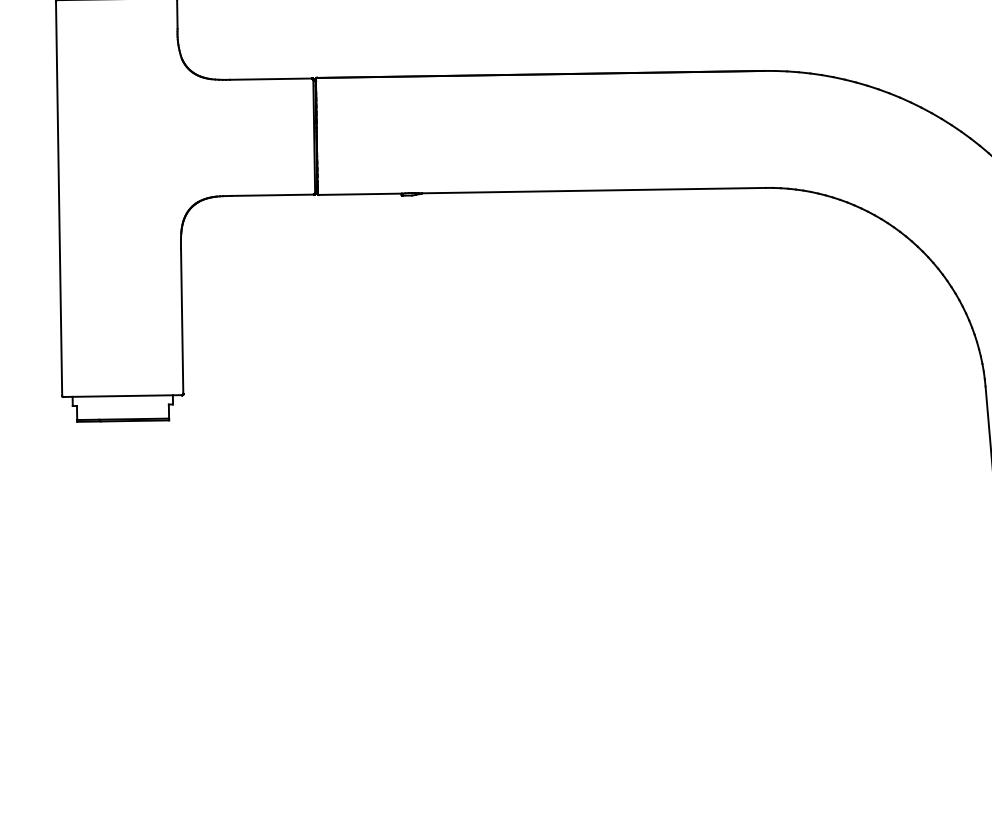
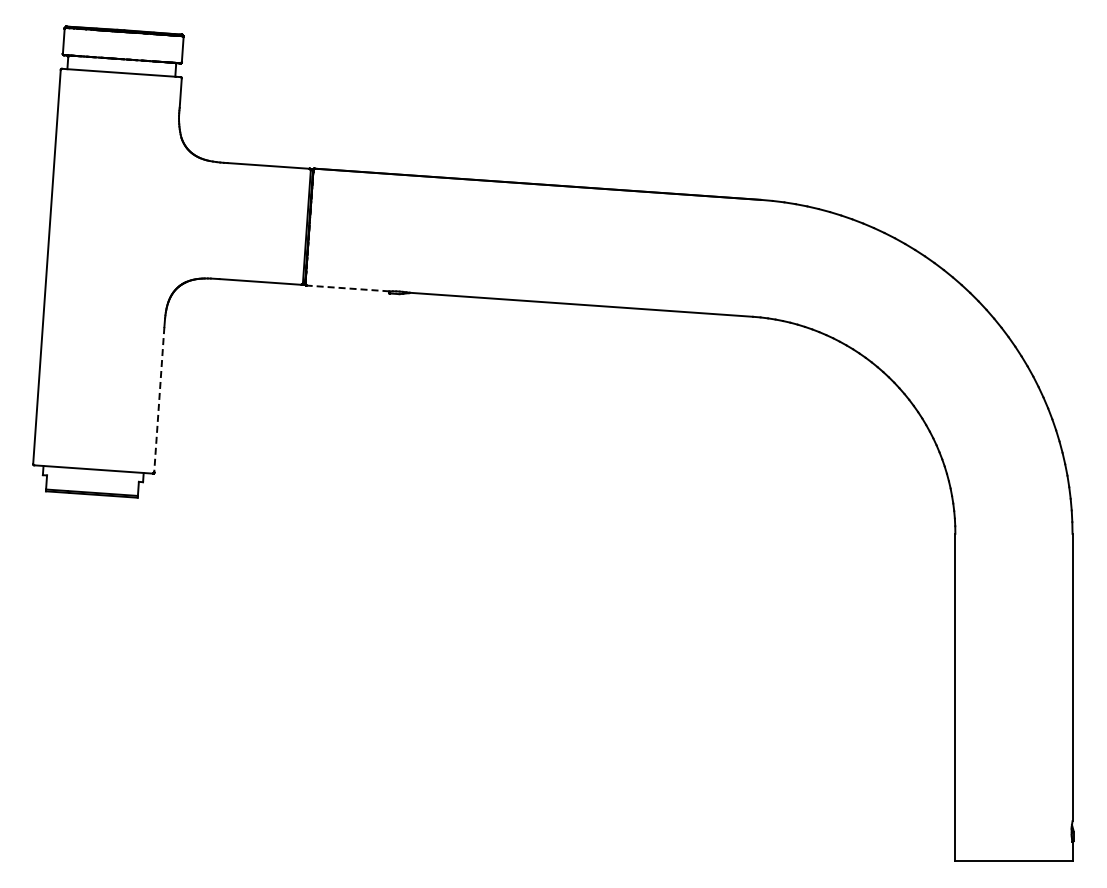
line: (360, 194) -> (348, 288), solid -> dashed
line: (182, 320) -> (159, 399), solid -> dashed

